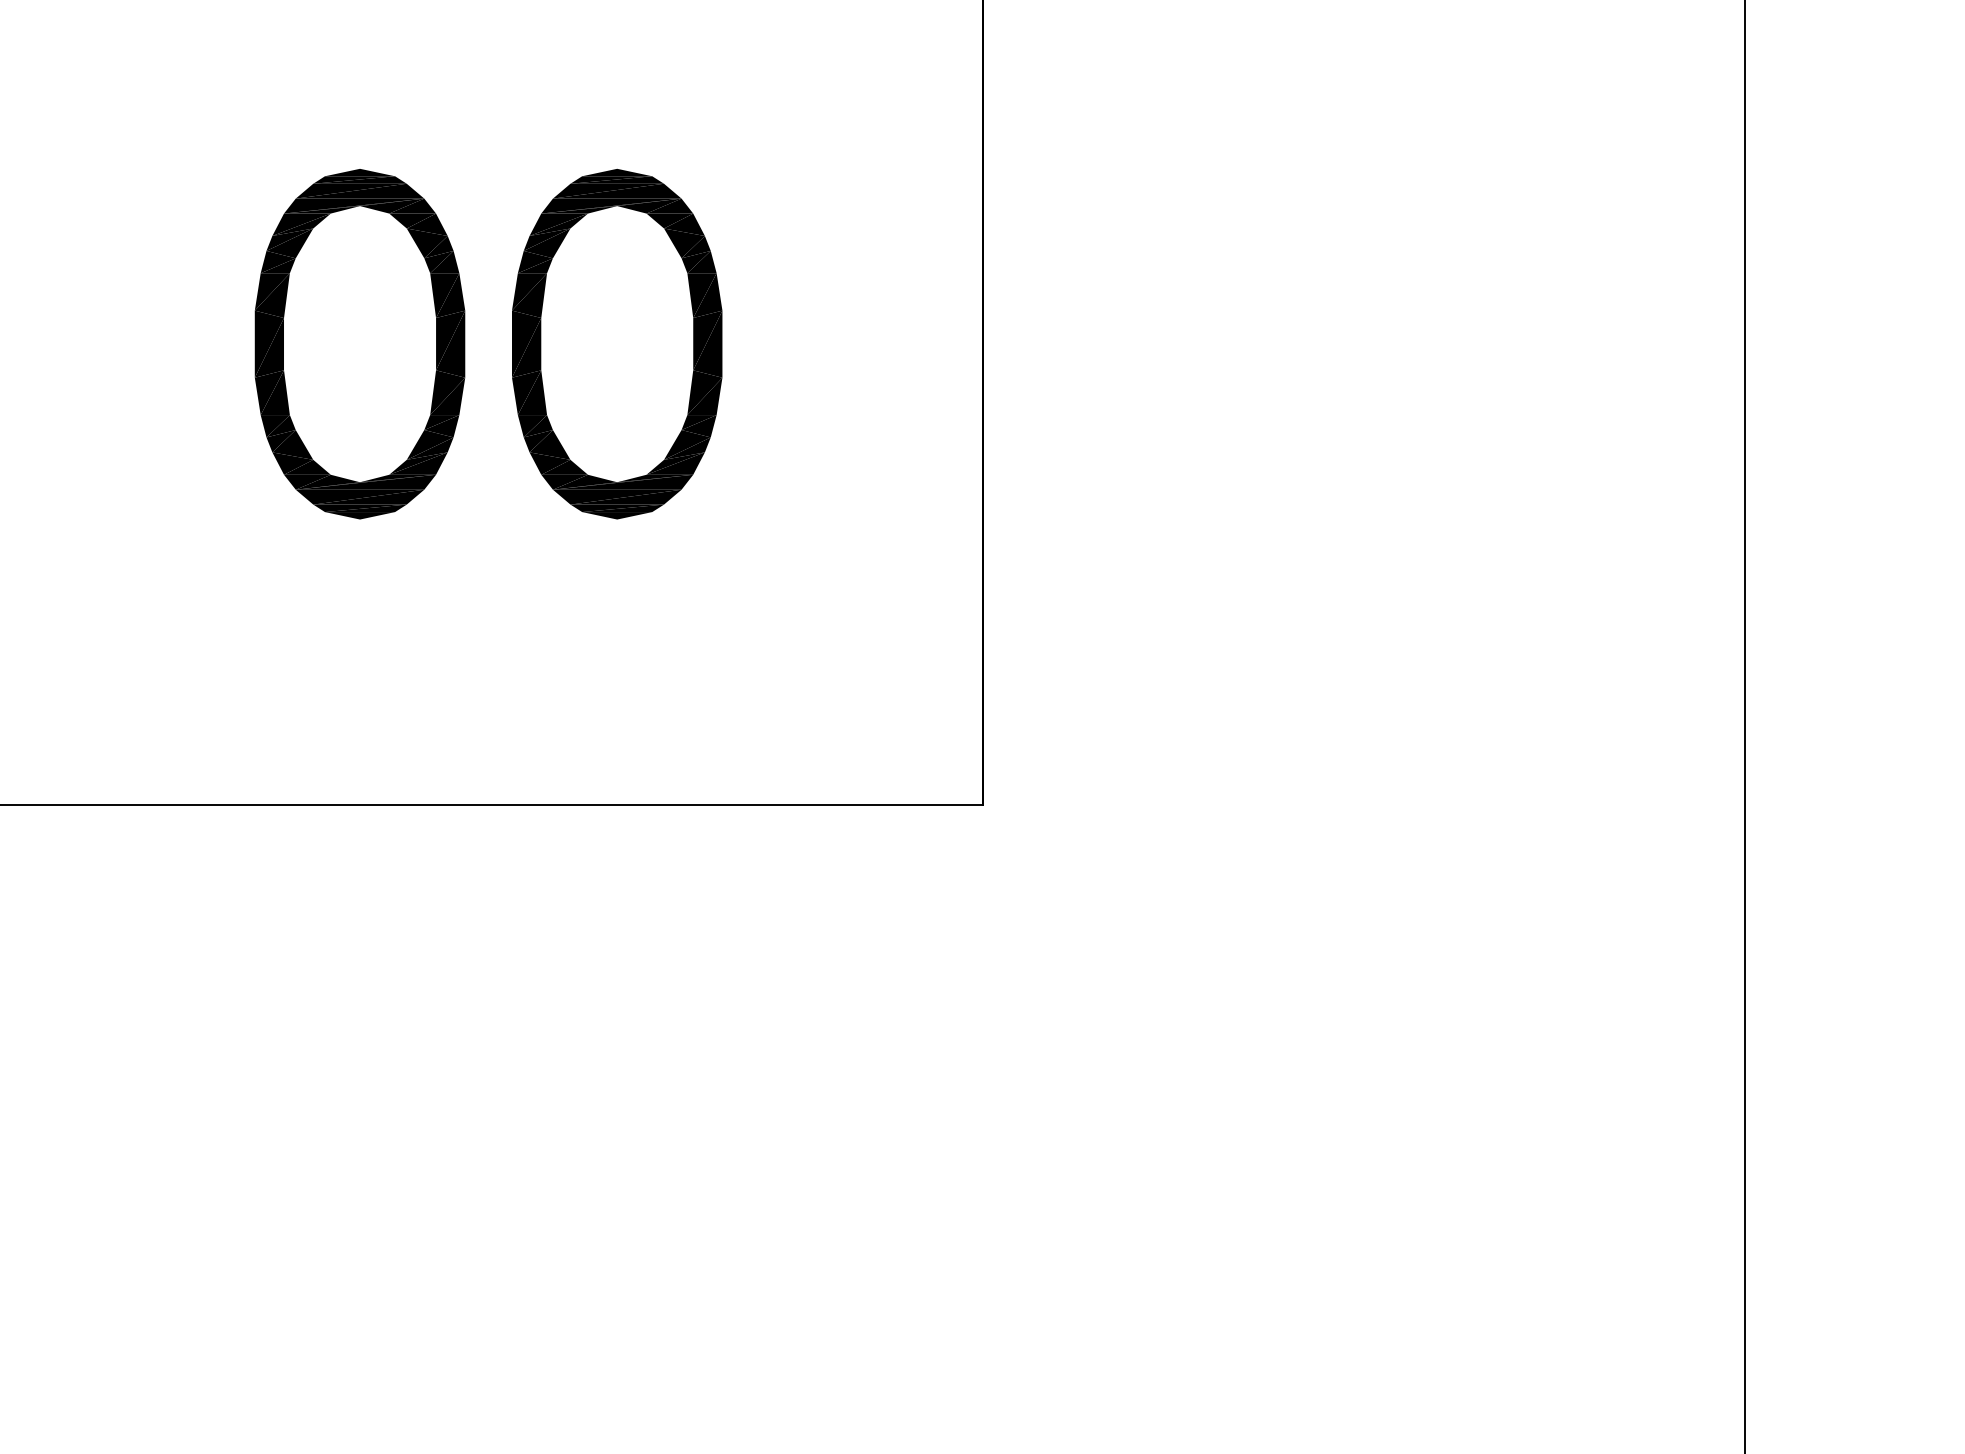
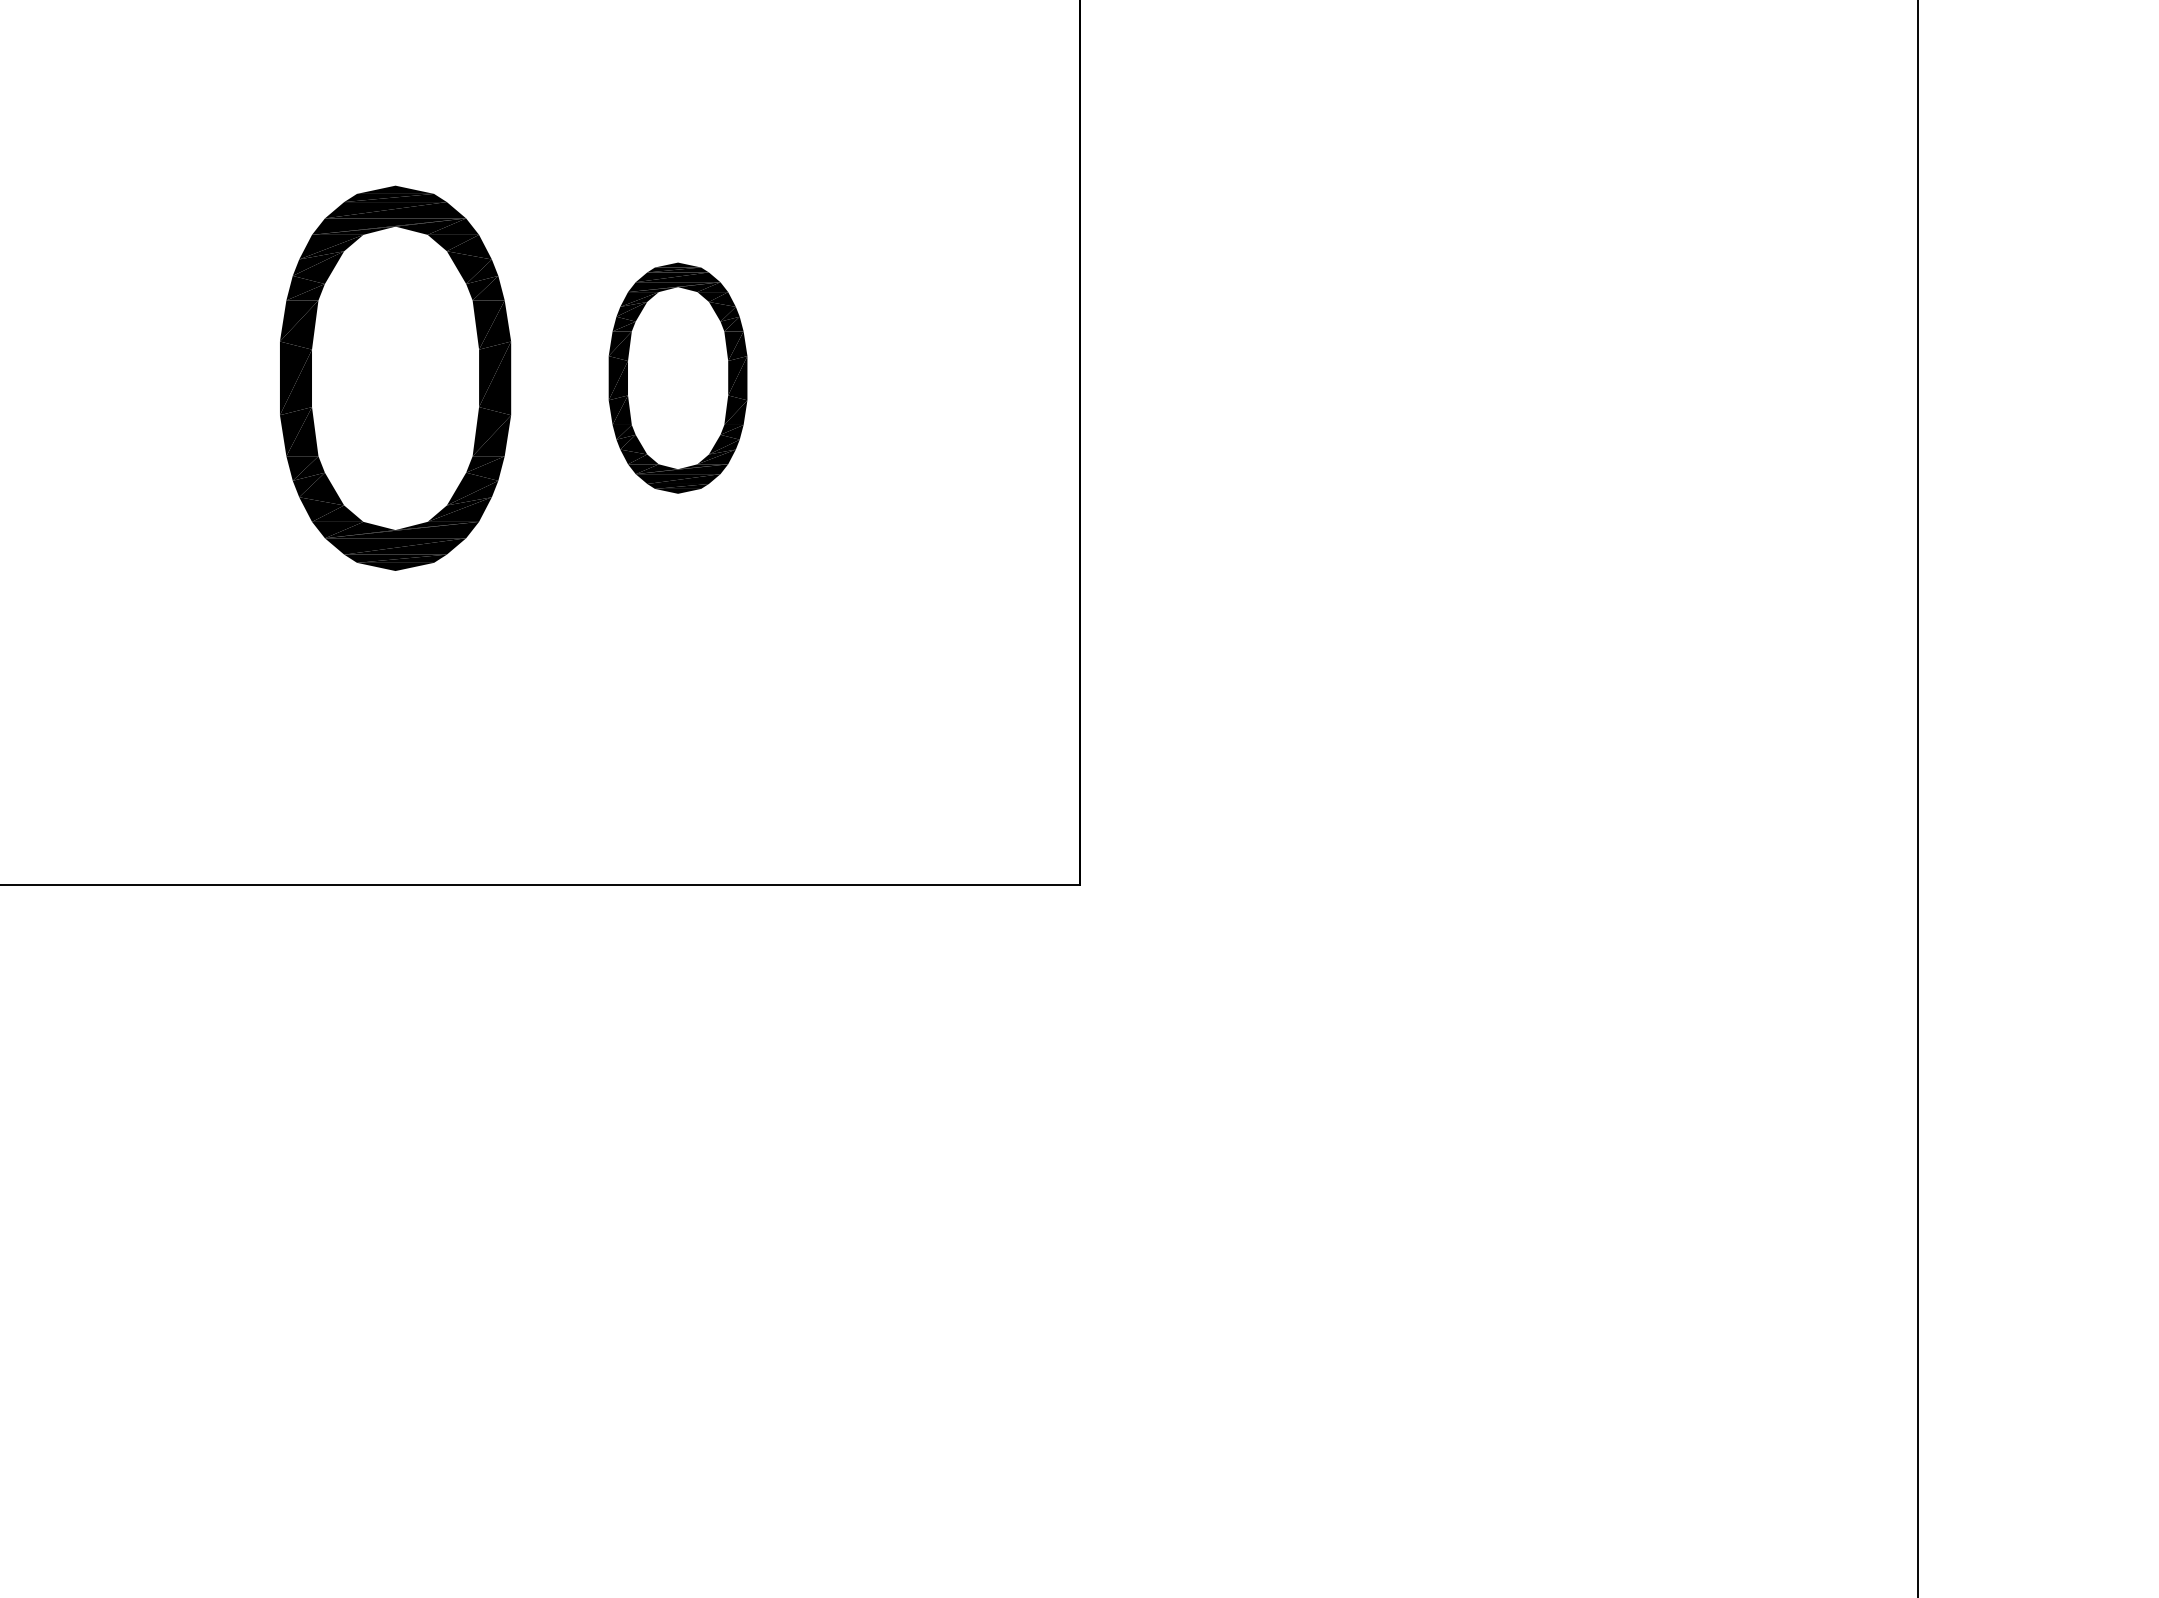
part: (616, 343) -> (677, 377), size x0.6

